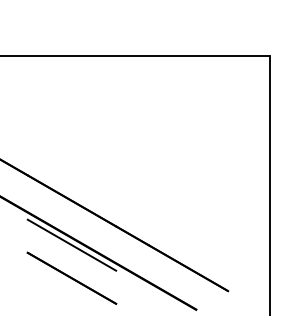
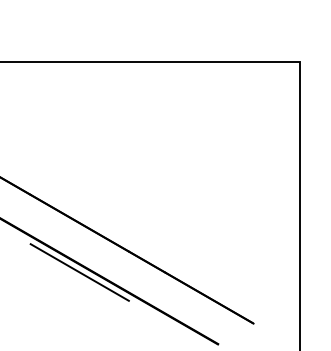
line: (71, 277) -> (79, 308), removed

